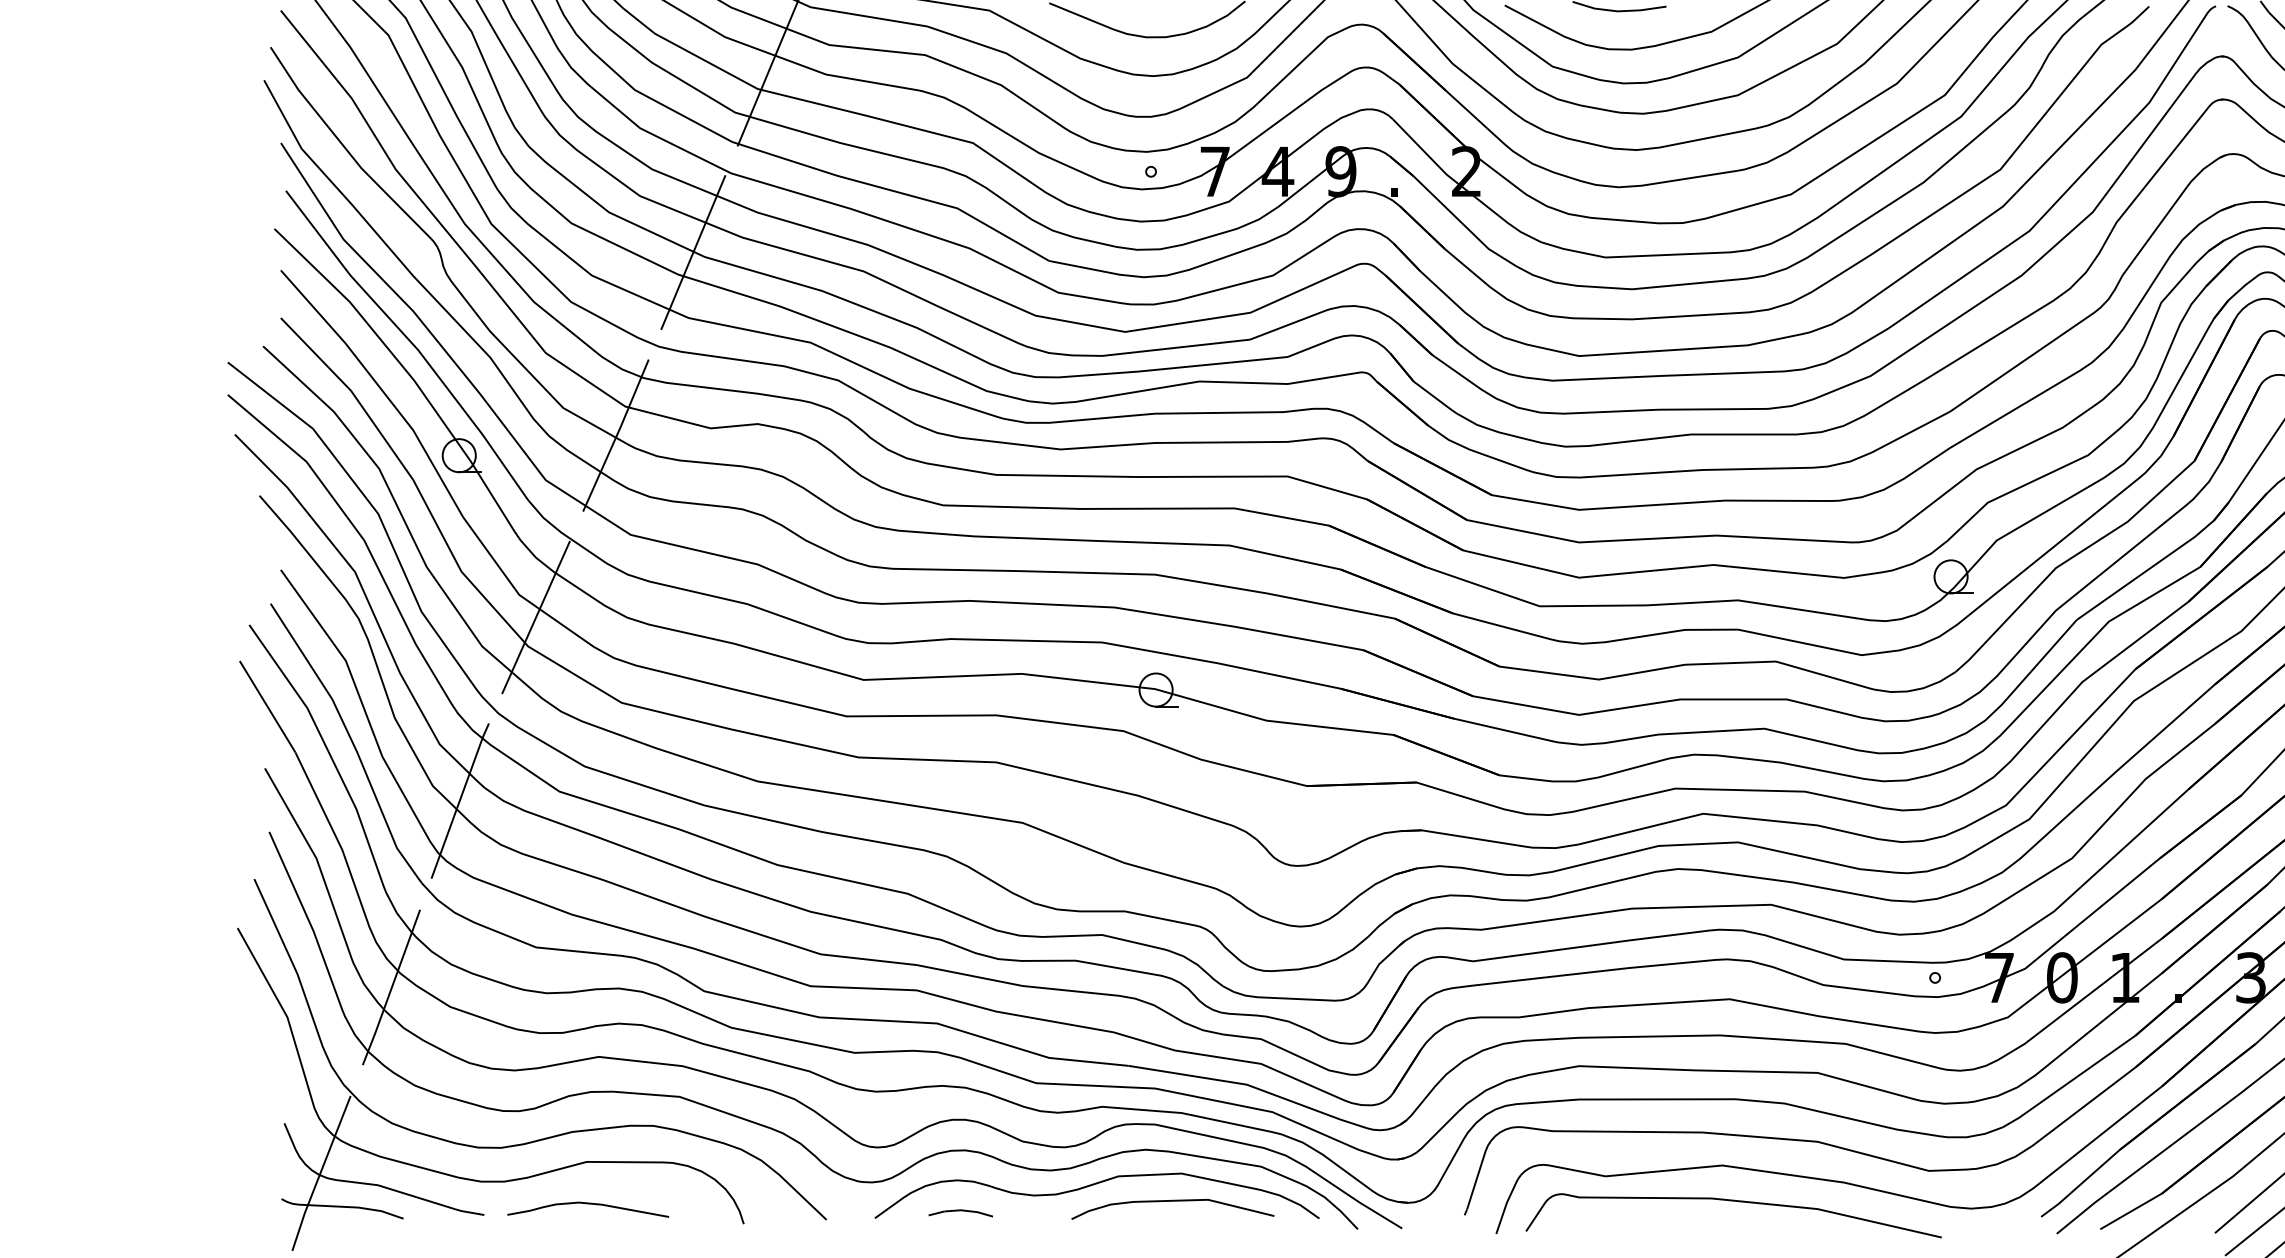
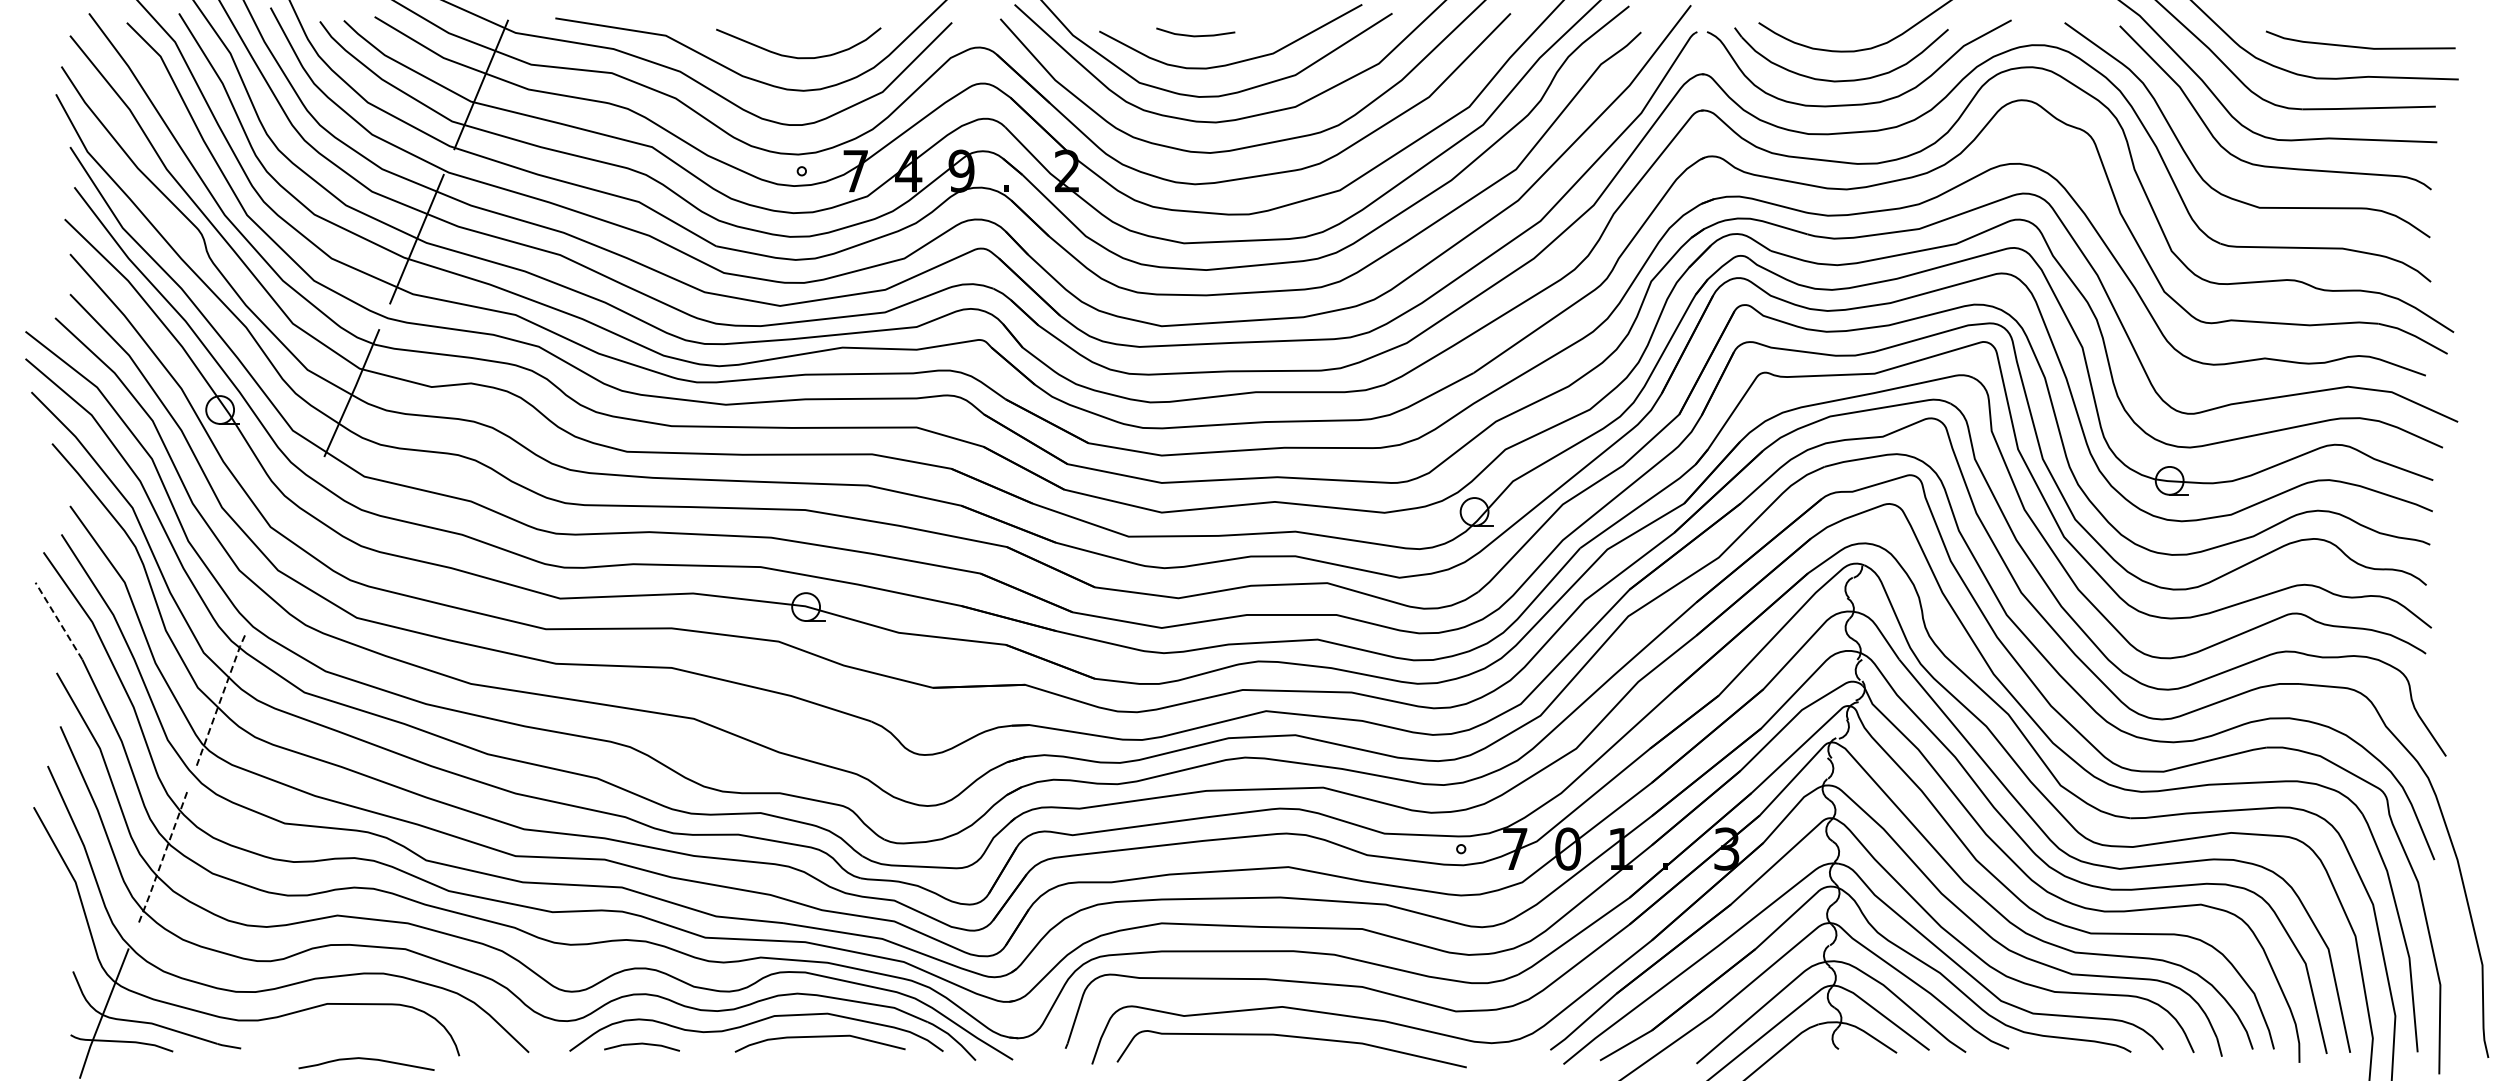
line: (535, 616) -> (284, 545), removed
line: (267, 707) -> (58, 621), solid -> dashed
line: (459, 799) -> (220, 699), solid -> dashed
line: (391, 987) -> (163, 857), solid -> dashed
curve: (588, 1204) -> (366, 1059), moved
part: (960, 1212) -> (641, 1046), size x1.4

